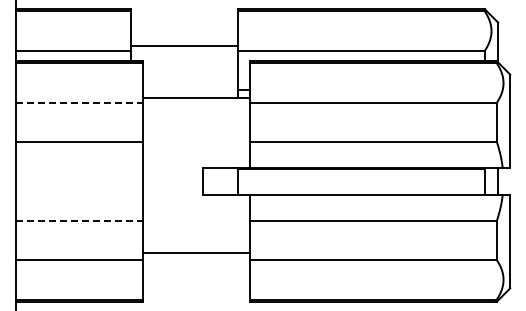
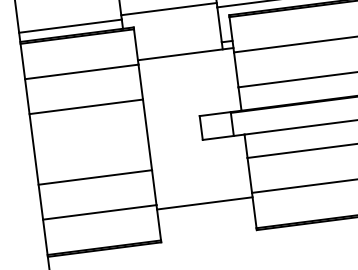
line: (79, 102) -> (81, 71), dashed -> solid
line: (79, 221) -> (95, 177), dashed -> solid
line: (195, 252) -> (204, 203), moved

